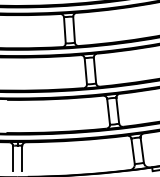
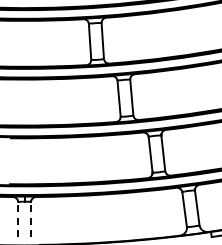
line: (13, 158) -> (18, 219), solid -> dashed
line: (21, 158) -> (30, 219), solid -> dashed

